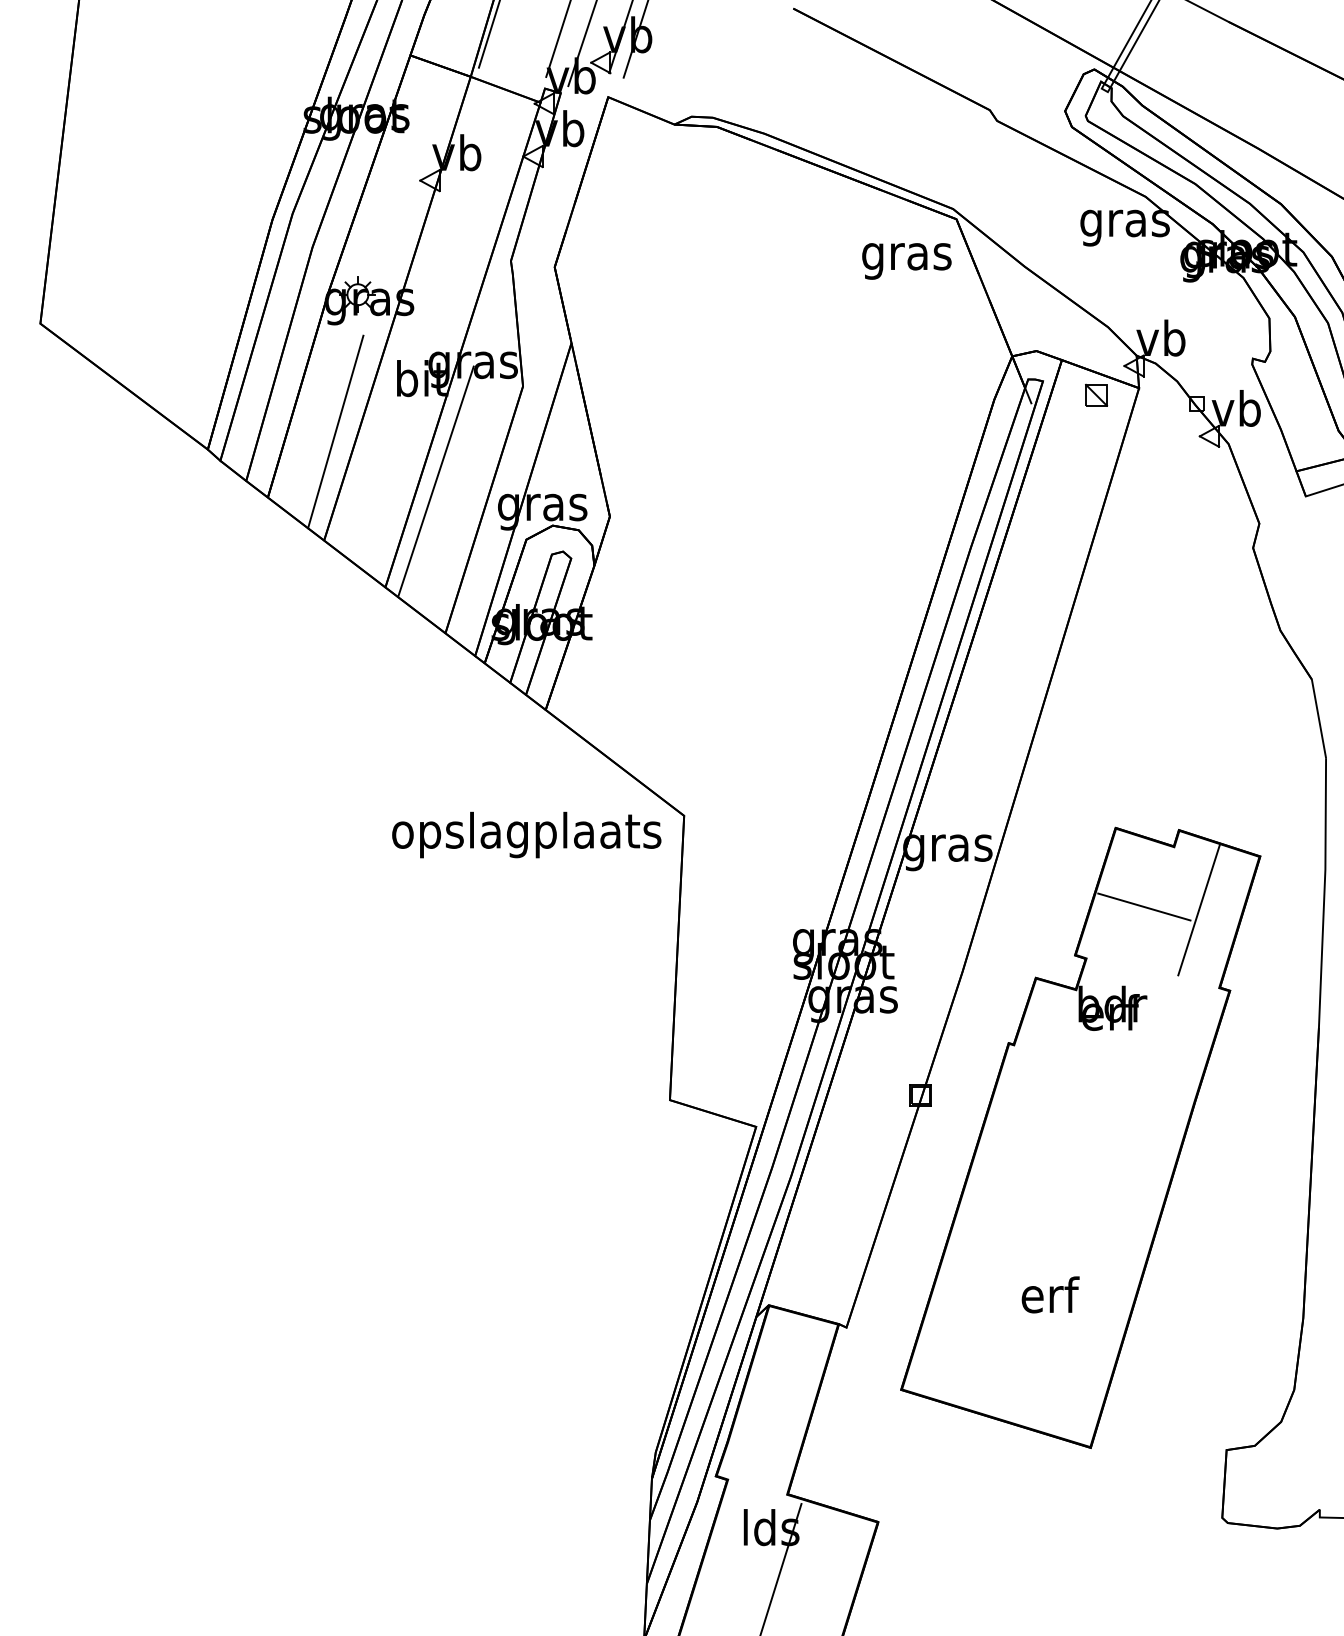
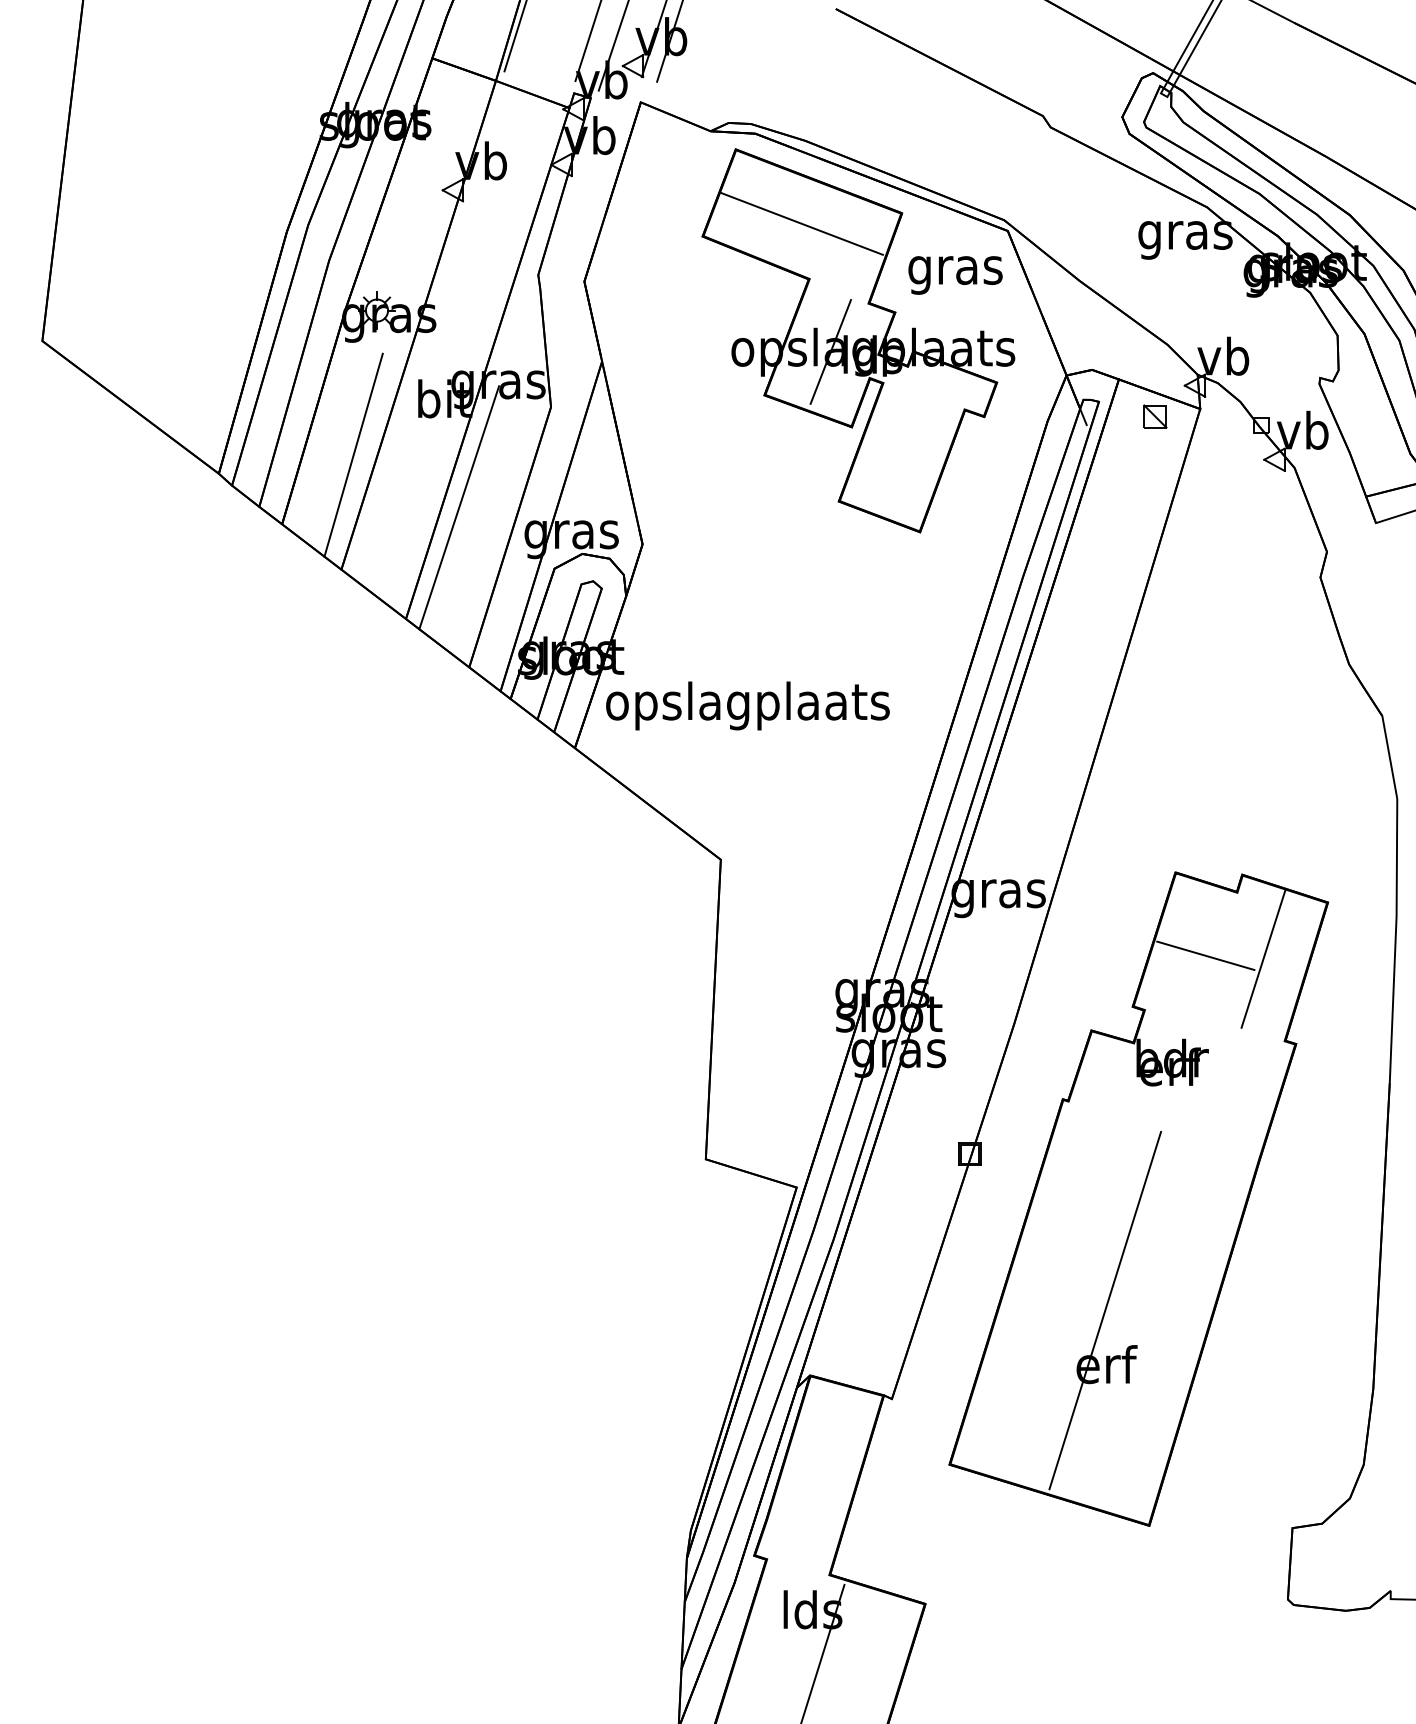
part: (814, 323) -> (858, 340), added
text: (526, 834) -> (747, 705), moved
line: (1049, 1243) -> (1105, 1310), added

